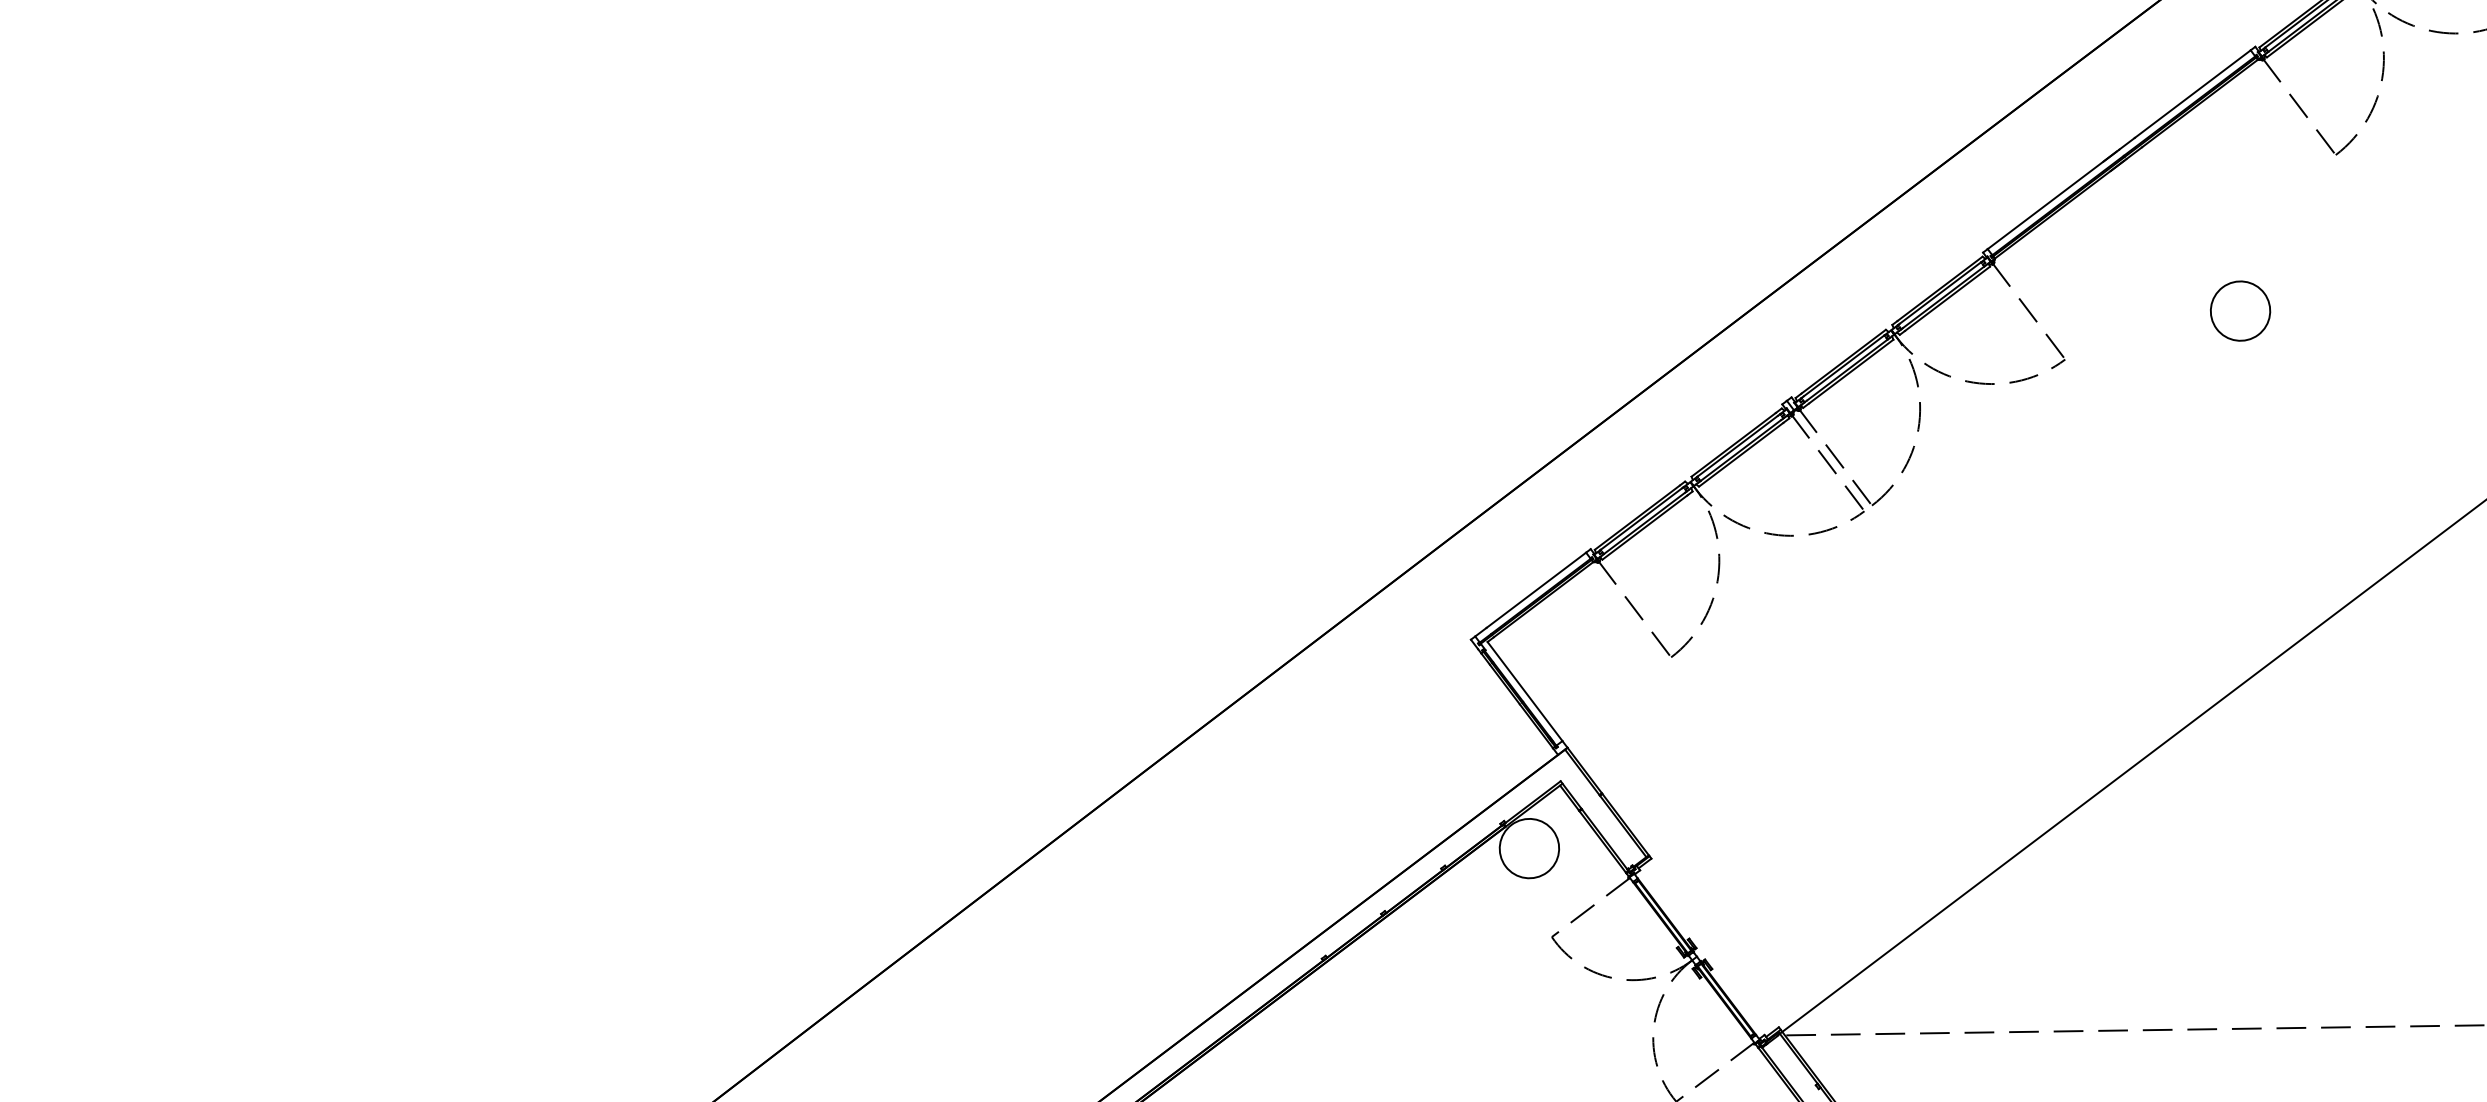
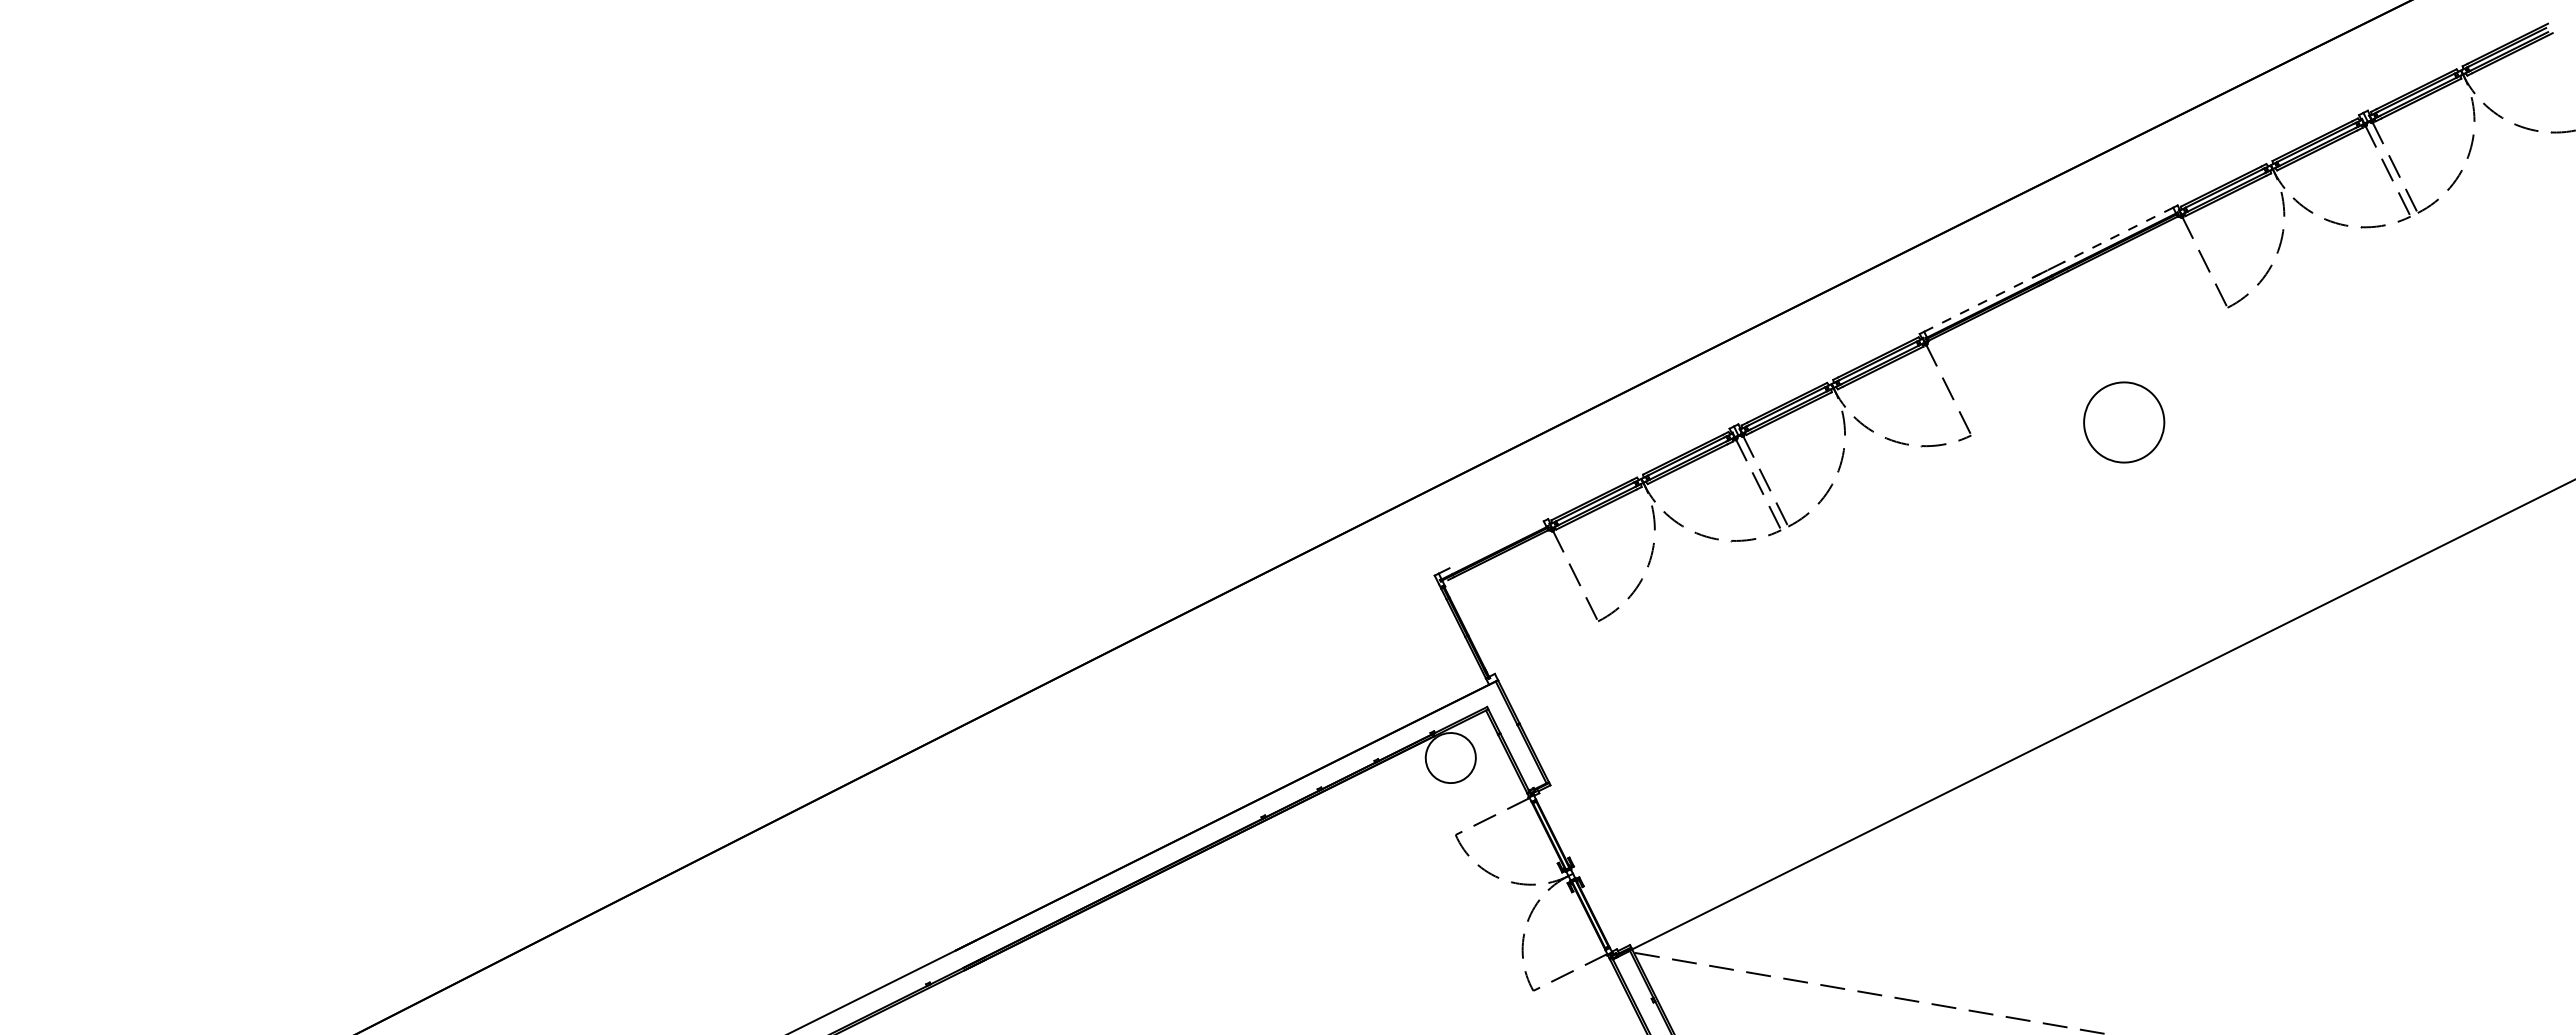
line: (2191, 94) -> (2117, 235), solid -> dashed
line: (2053, 199) -> (1986, 300), solid -> dashed
part: (2240, 311) -> (2124, 422), size x1.6
line: (1536, 589) -> (1496, 544), removed
line: (1524, 690) -> (1471, 626), removed

